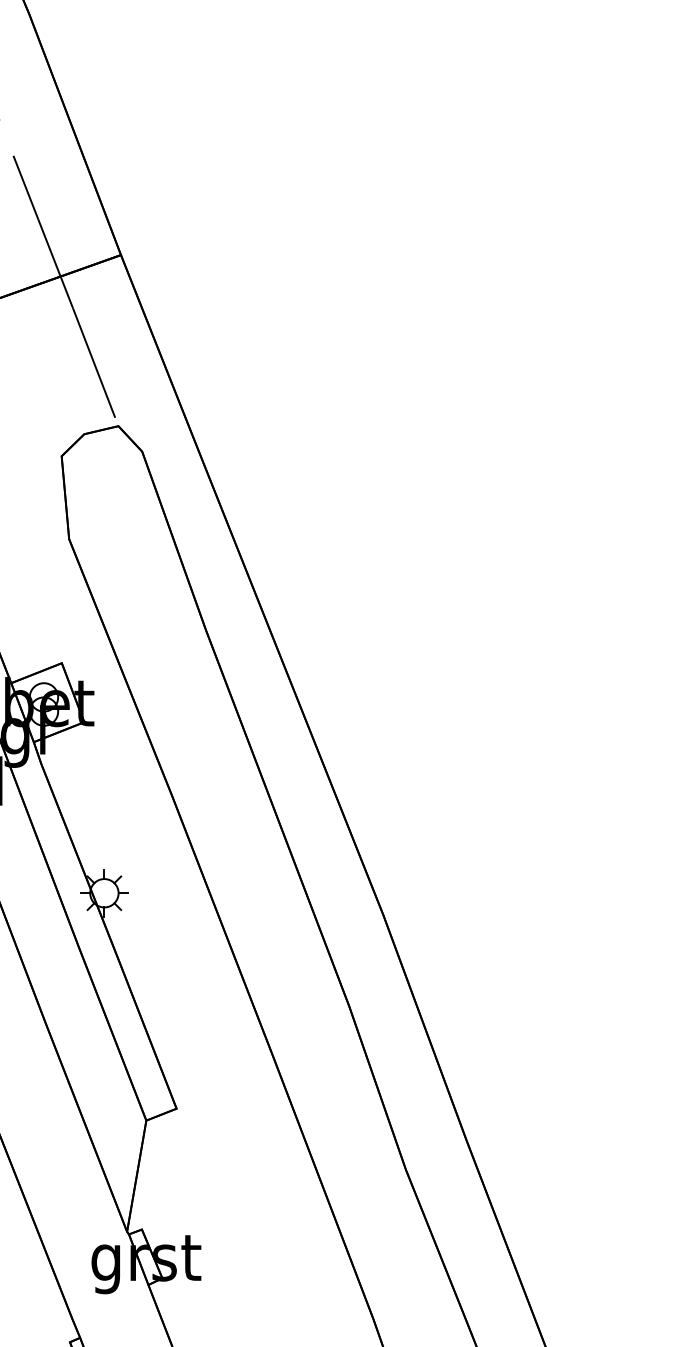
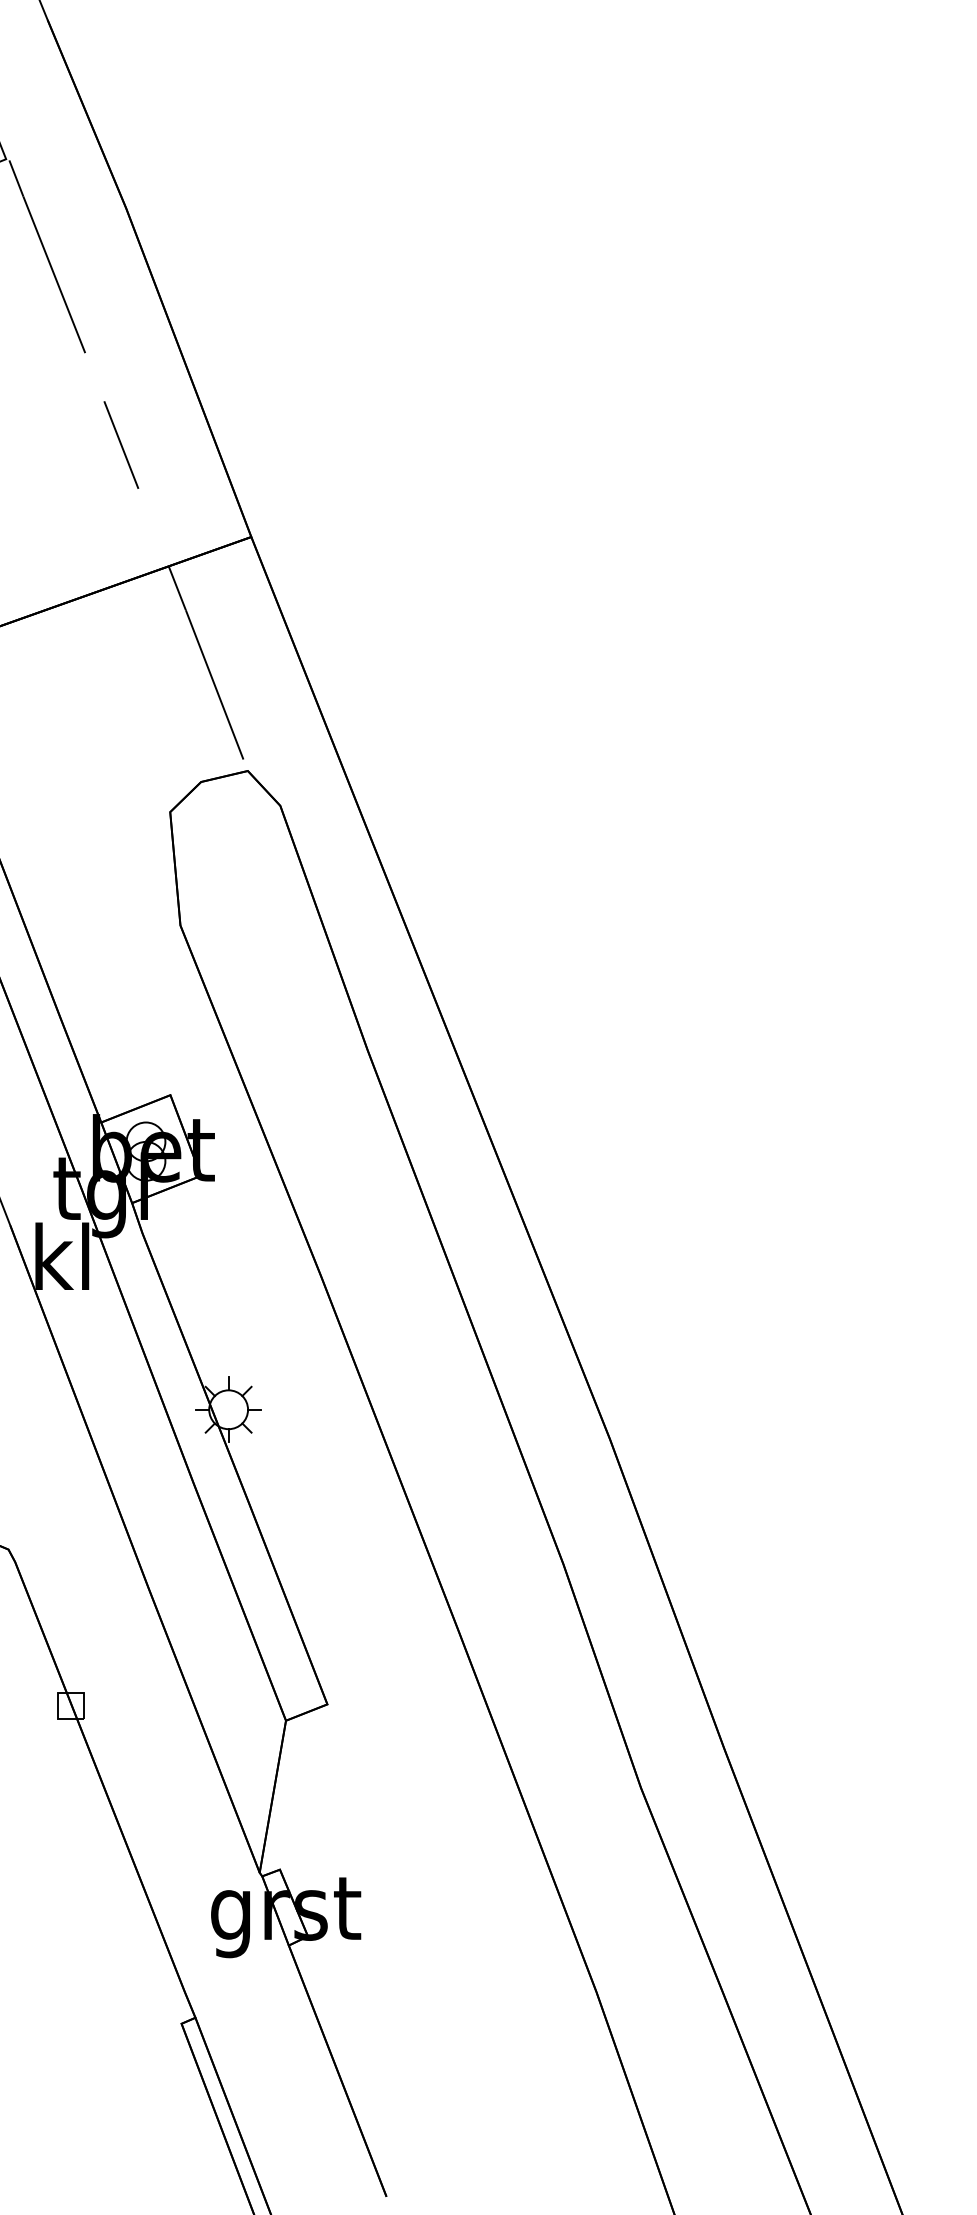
line: (49, 248) -> (153, 527), removed

